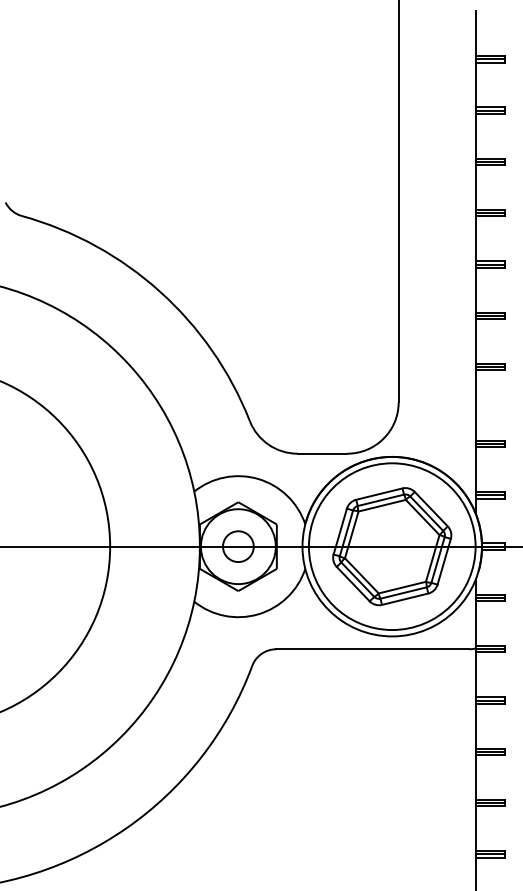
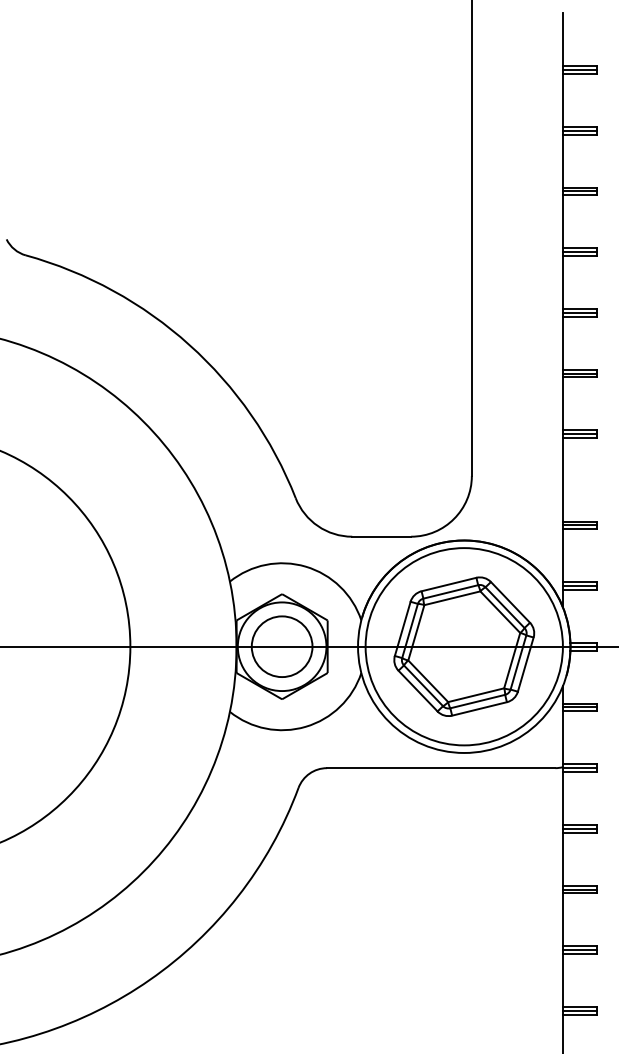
circle: (237, 546) -> (281, 646), size x1.67

